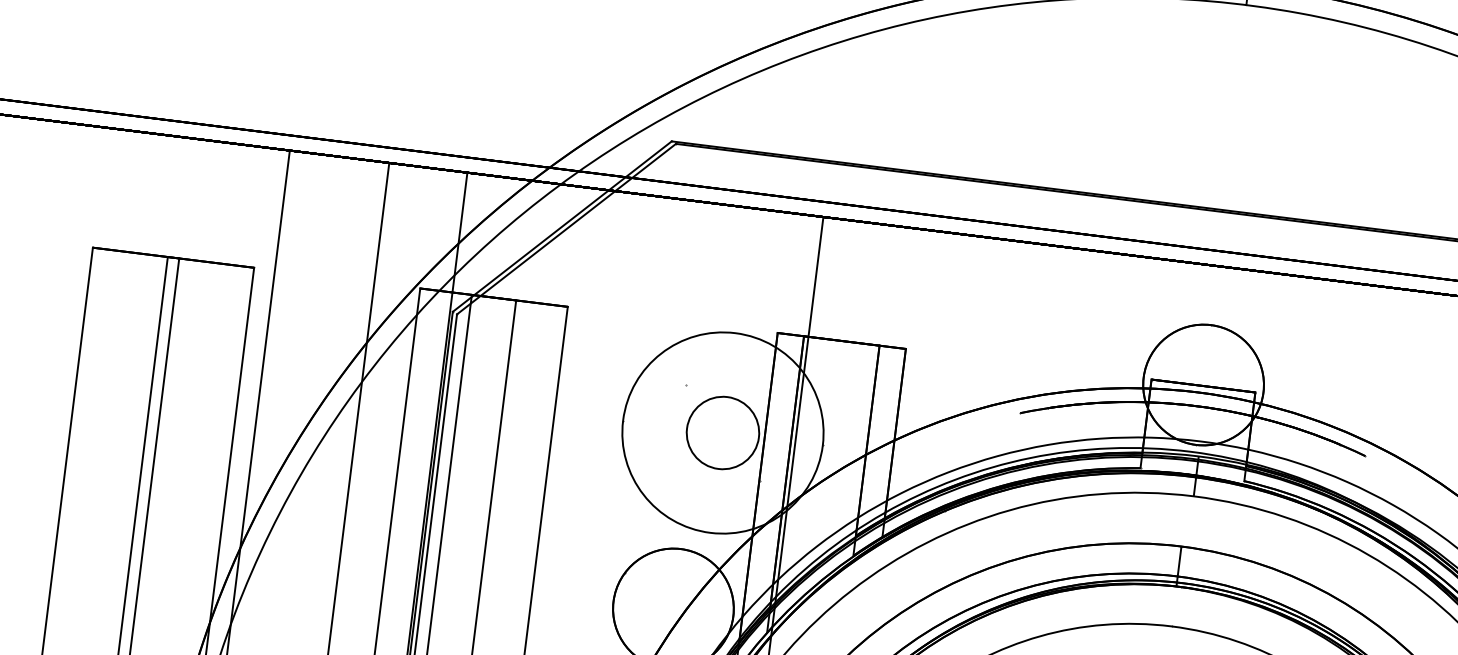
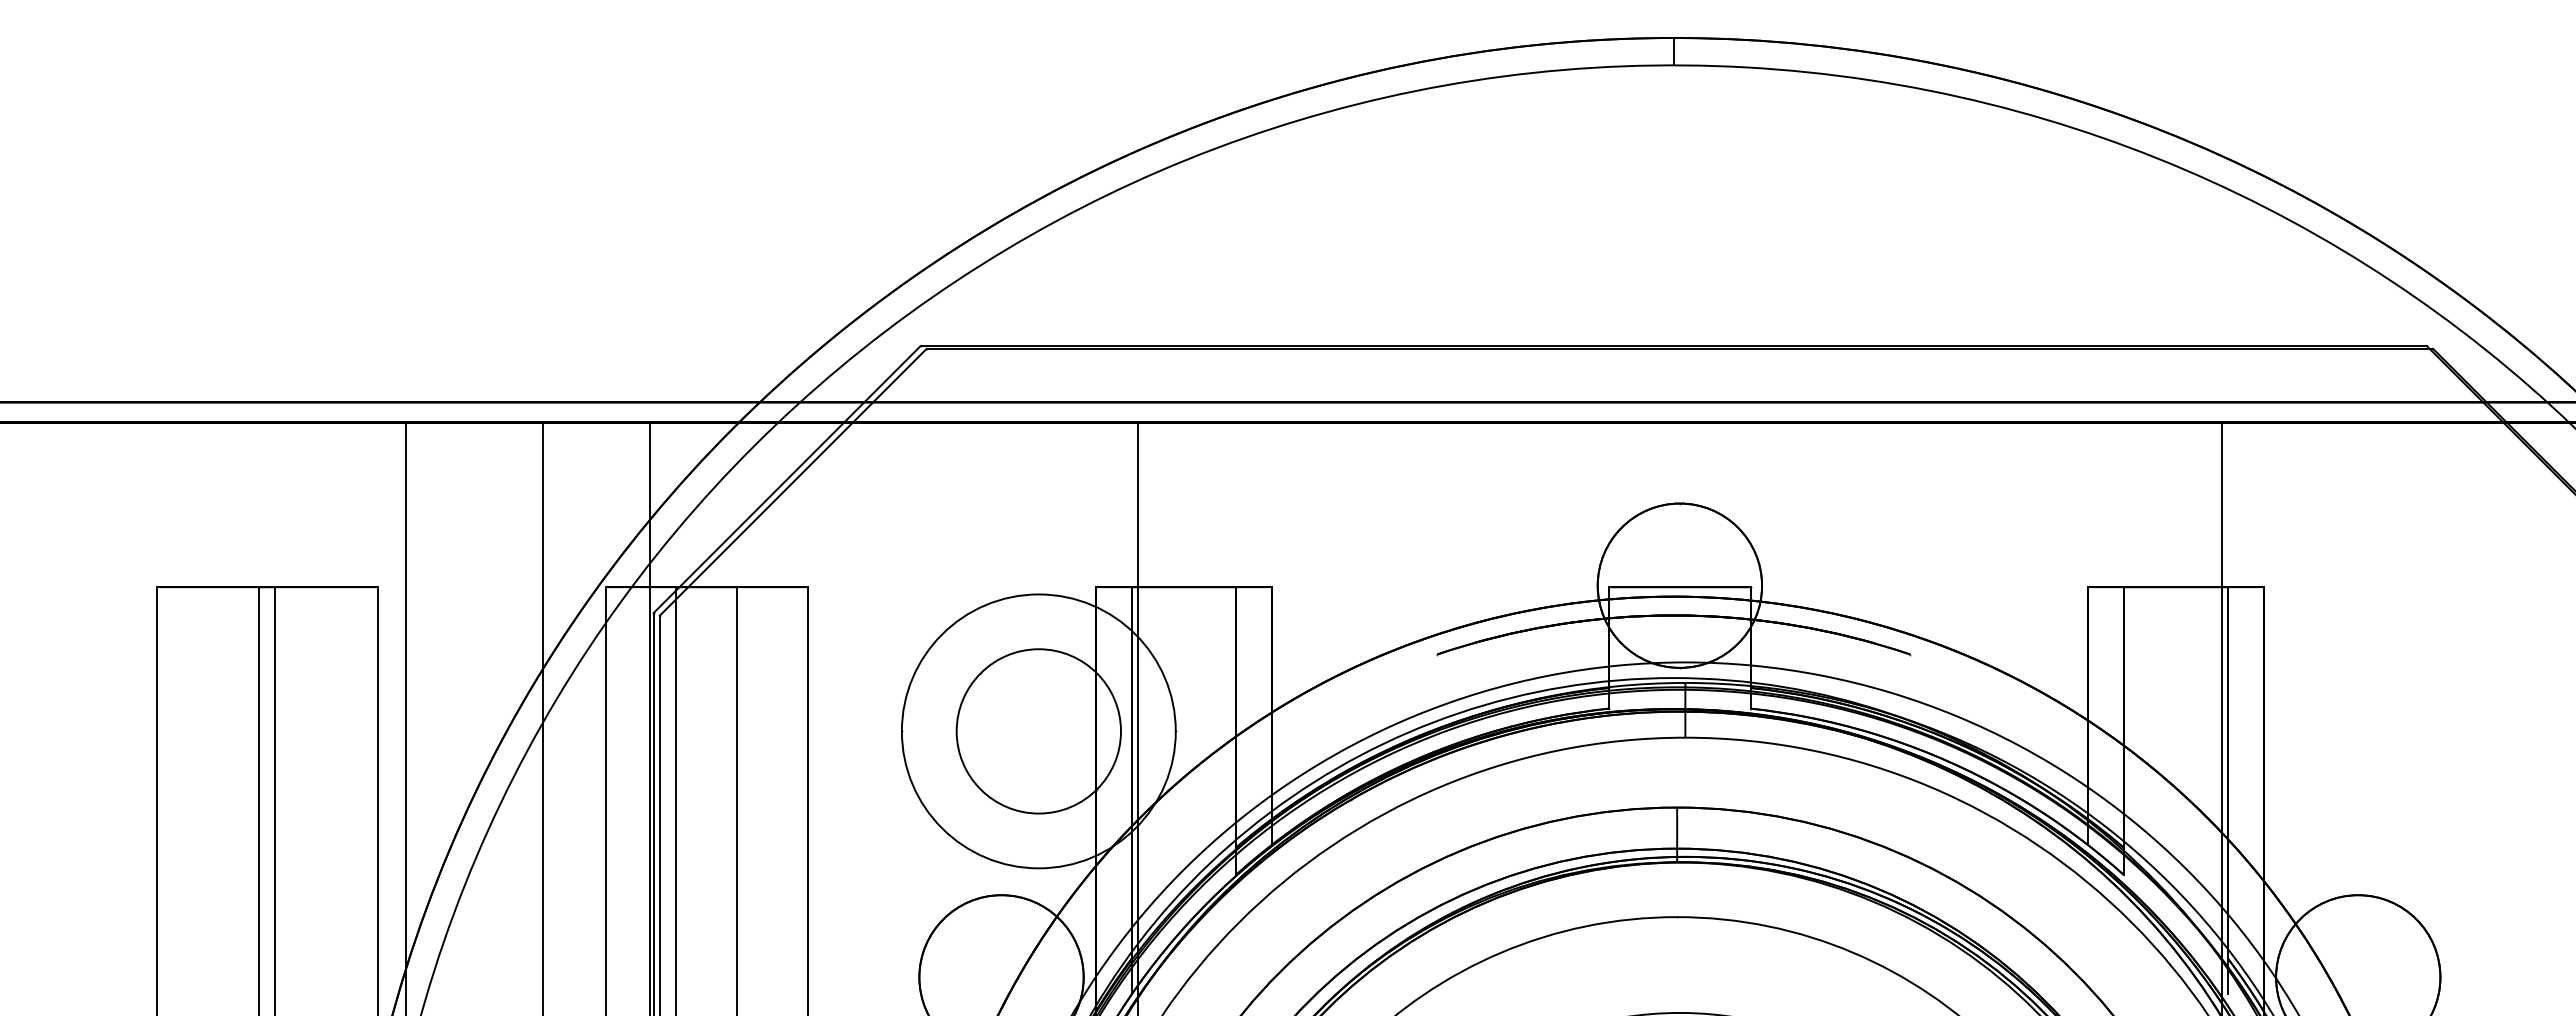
circle: (722, 433) -> (1038, 731), size x1.67

